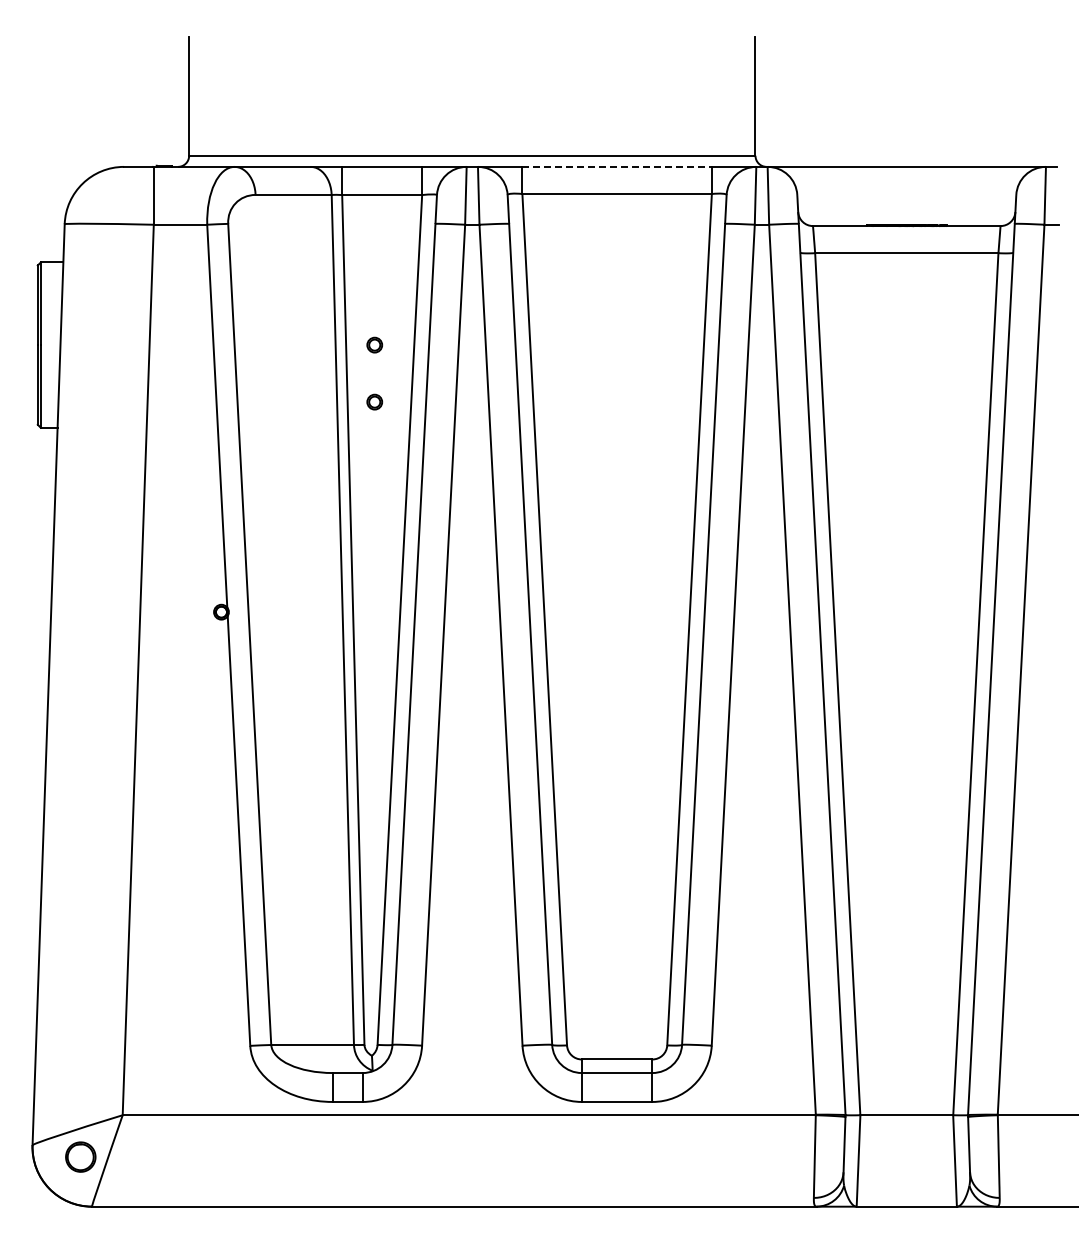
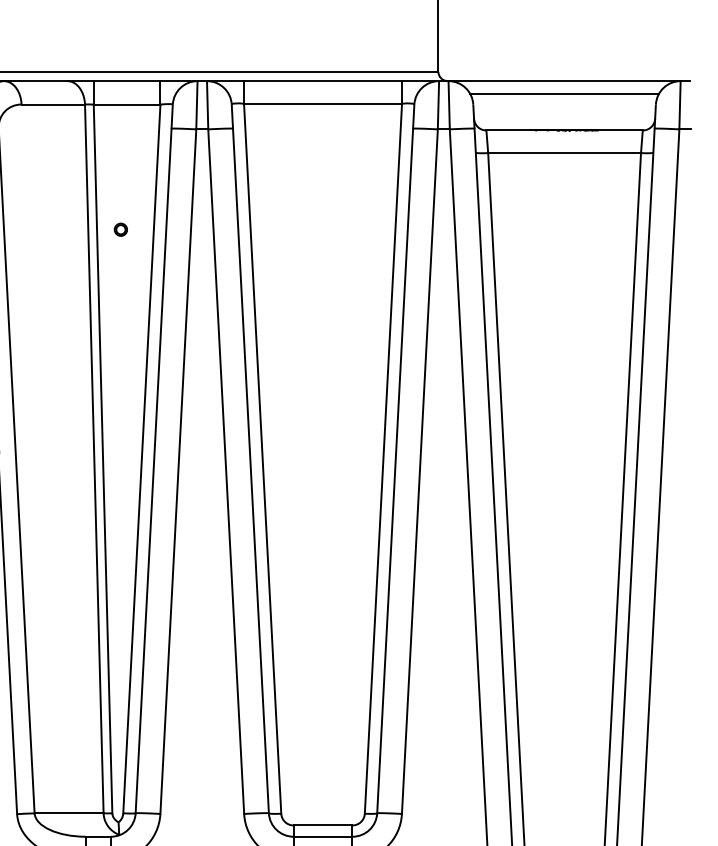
line: (617, 166) -> (323, 80), dashed -> solid
line: (906, 181) -> (564, 93), added
part: (374, 401) -> (120, 276), removed

